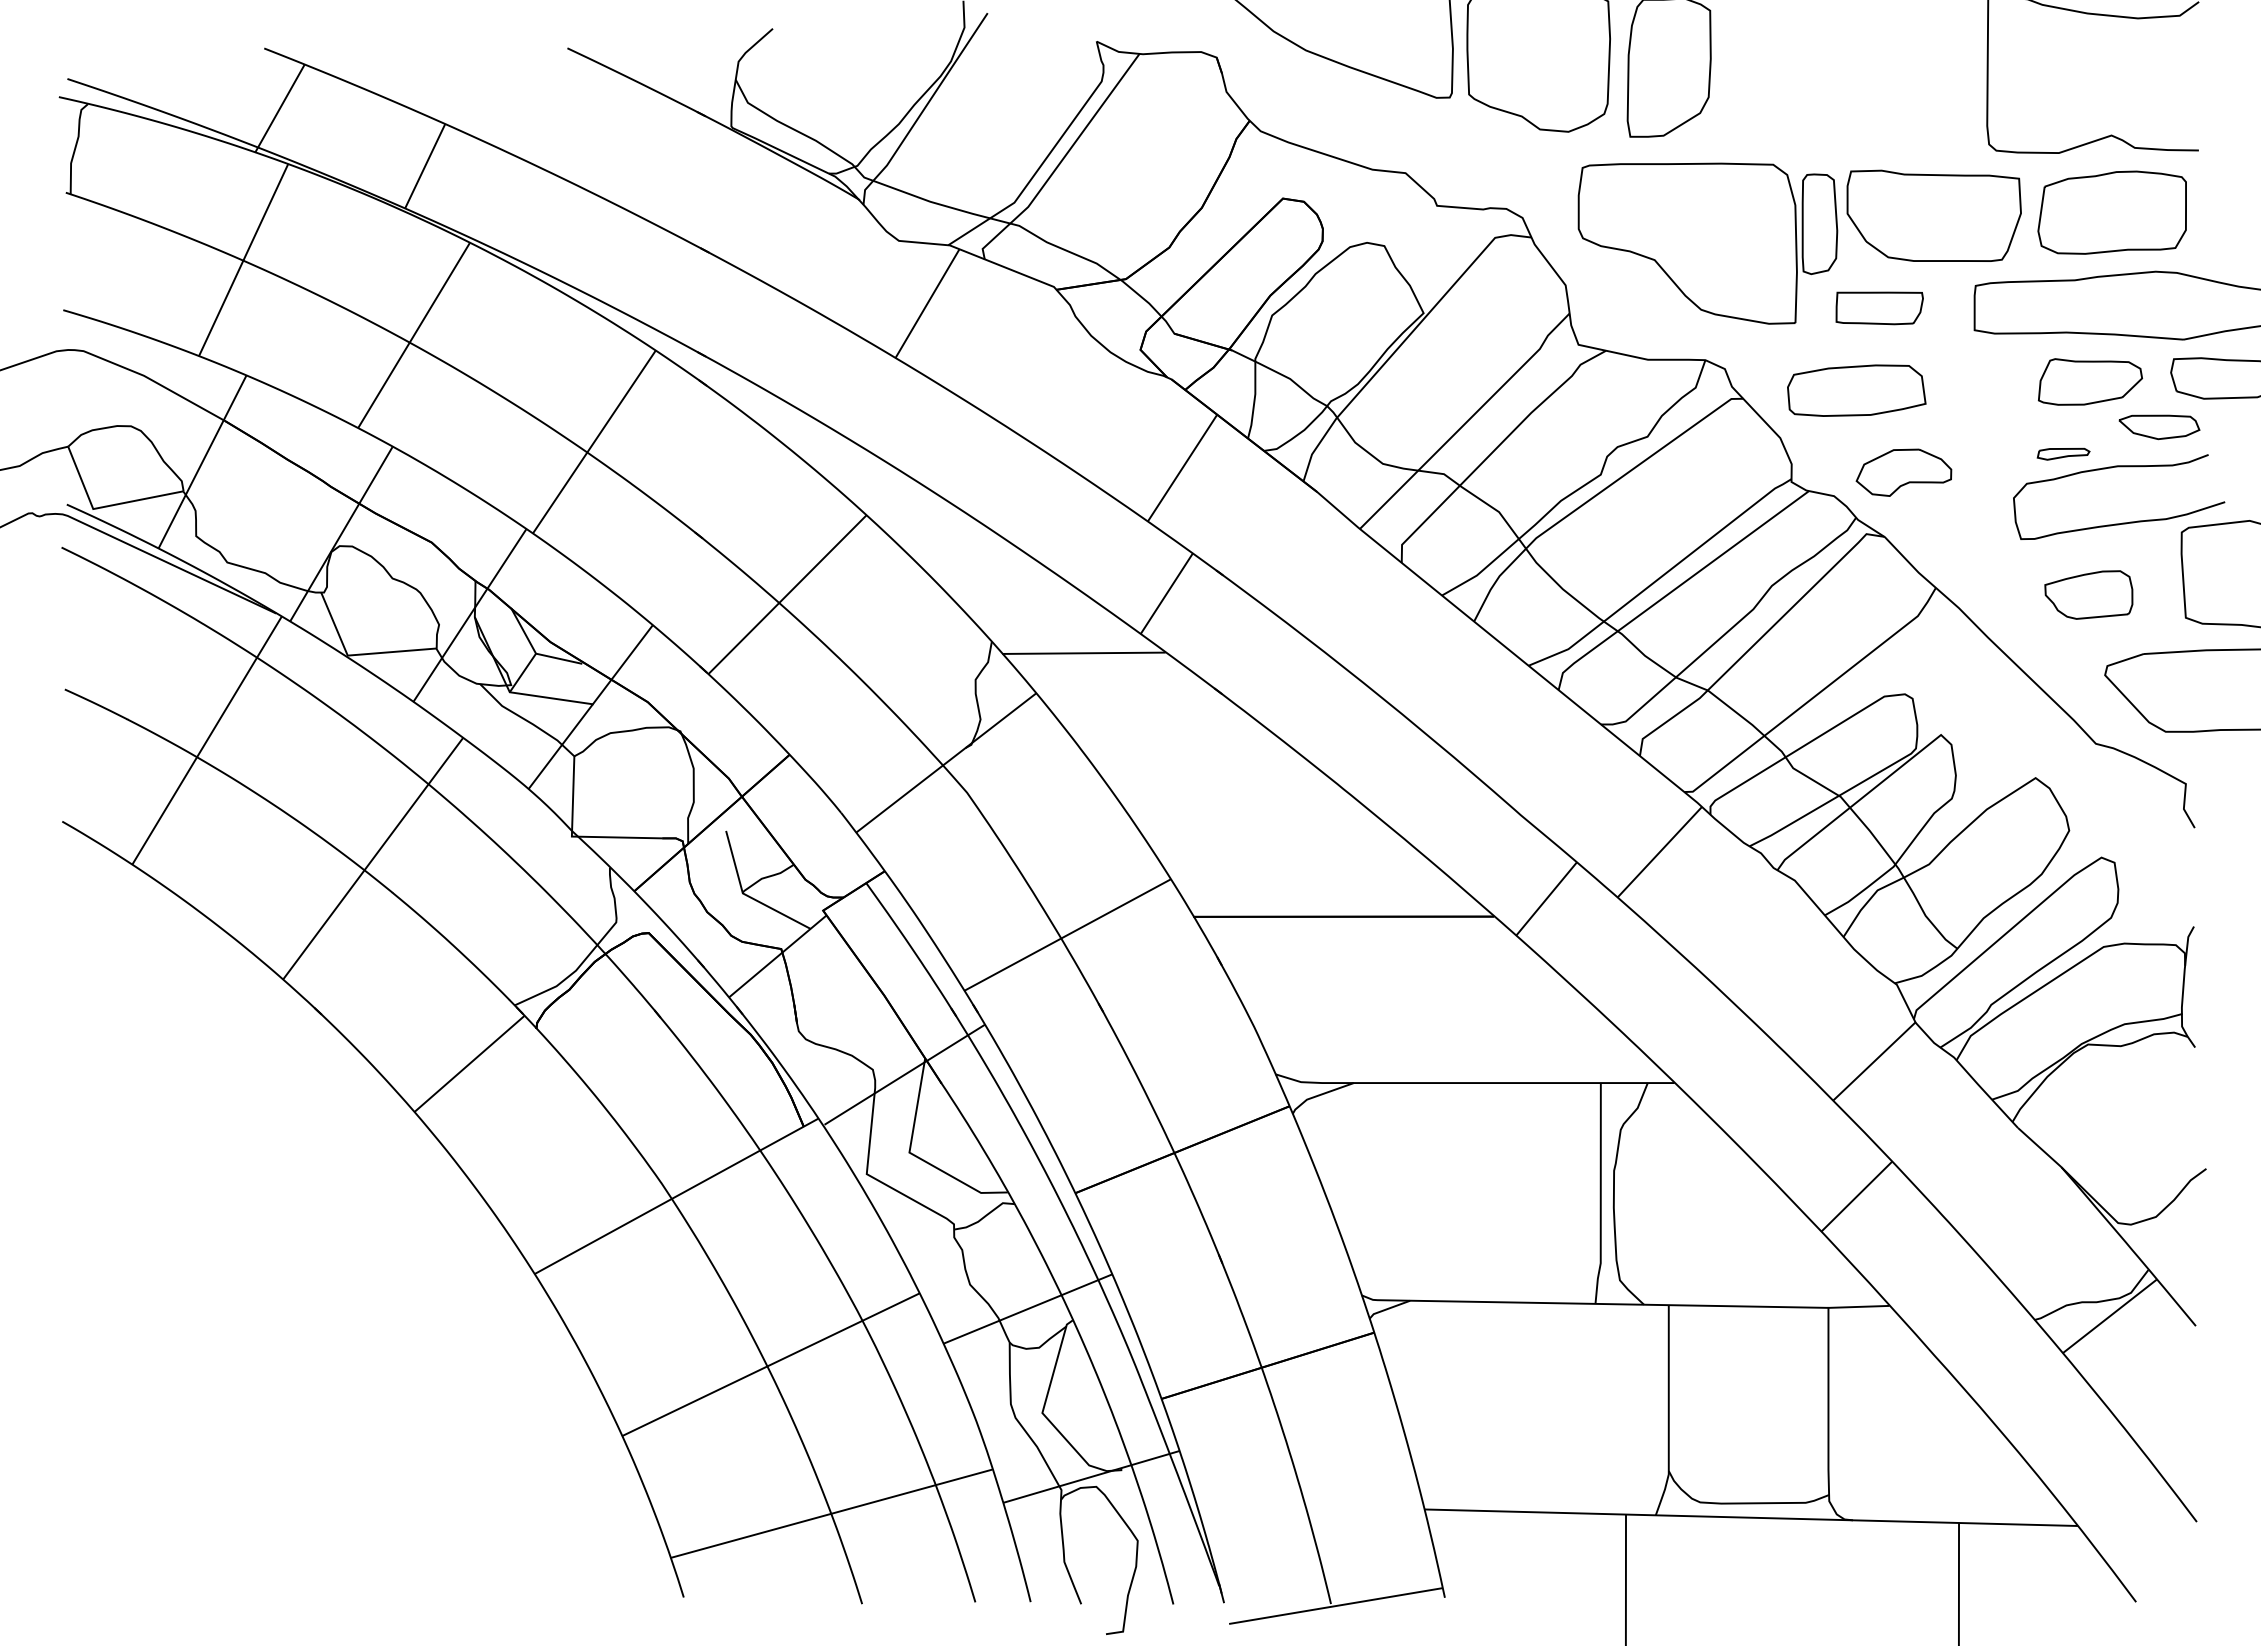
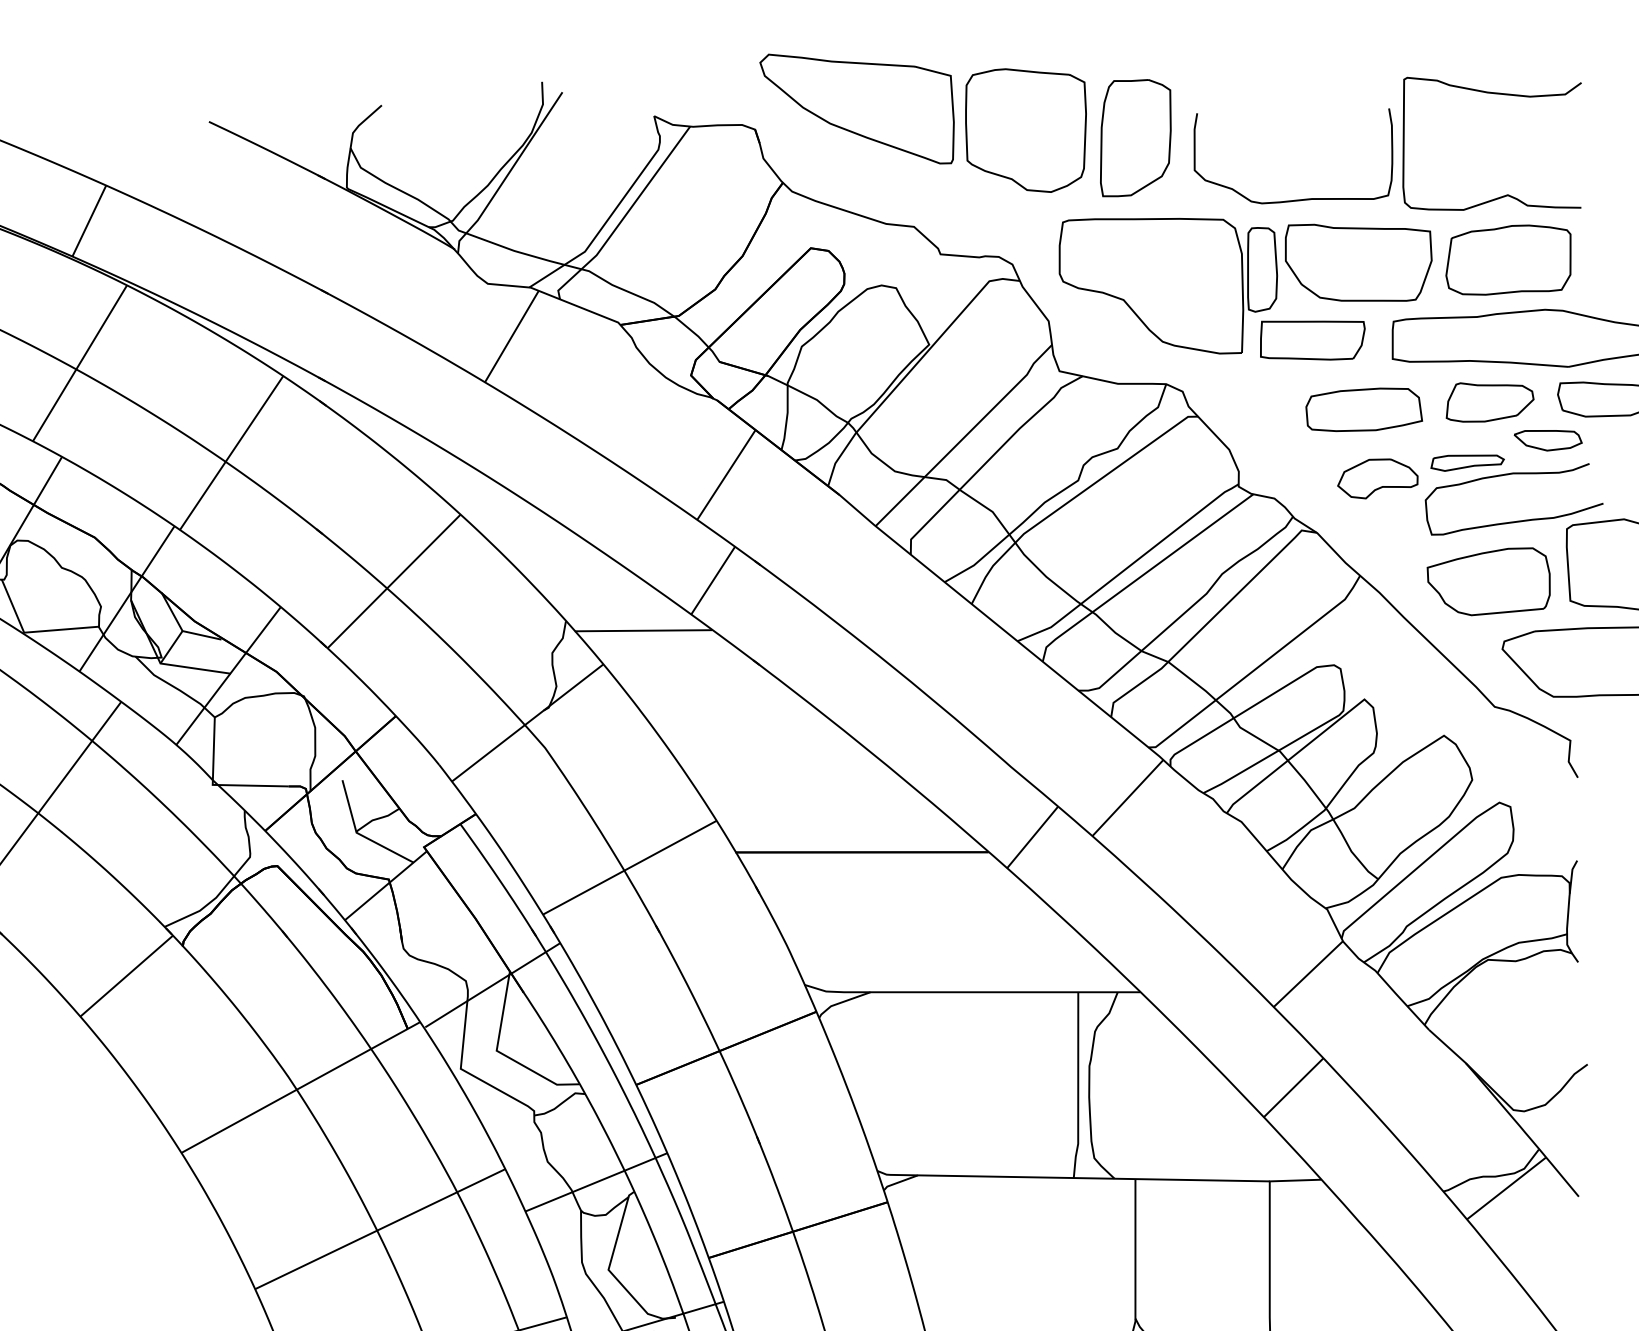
curve: (1862, 140) -> (1298, 199), added
part: (1879, 308) -> (1312, 340), size x1.43
part: (1856, 390) -> (1364, 409), moved
part: (2063, 454) -> (1467, 463), size x1.67
part: (1903, 472) -> (1377, 478), moved
part: (2088, 594) -> (1488, 581), size x1.67

